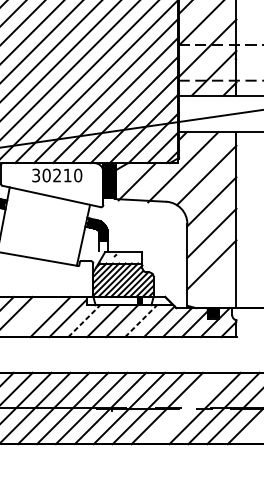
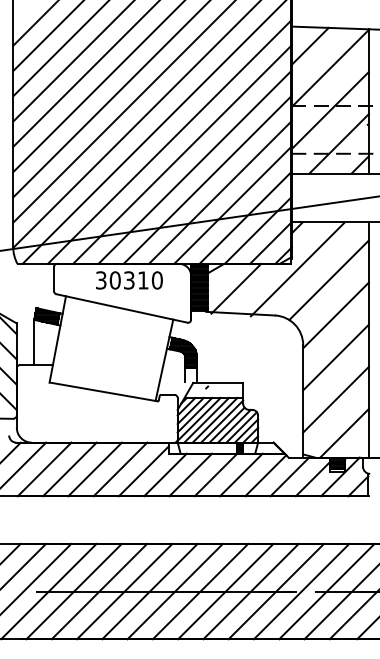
text: (57, 175) -> (129, 280), 30210 -> 30310
line: (218, 290) -> (344, 433), added
line: (31, 317) -> (94, 469), added
line: (84, 320) -> (165, 474), dashed -> solid
line: (141, 320) -> (241, 474), dashed -> solid
line: (186, 408) -> (301, 591), added

